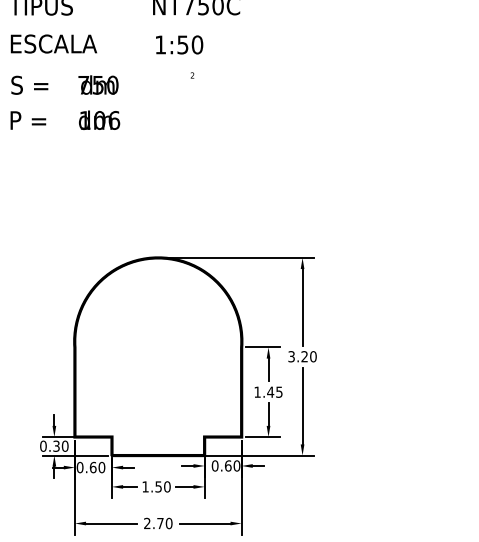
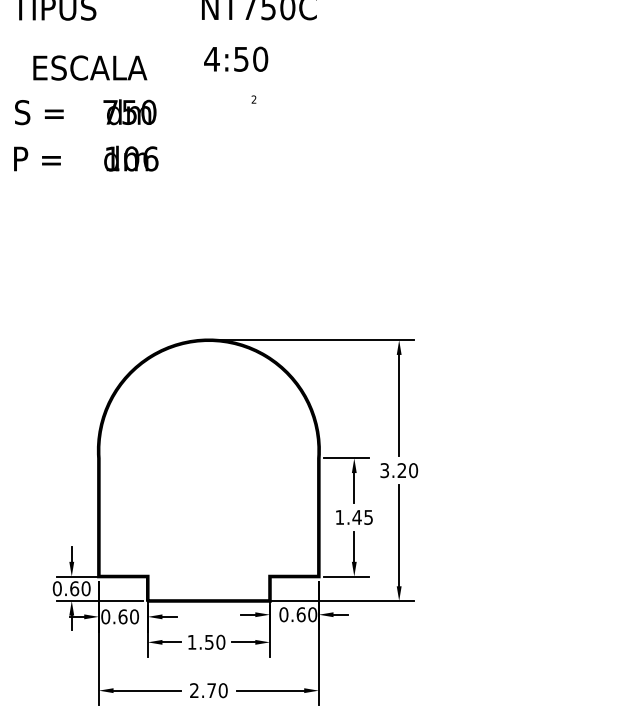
text: (54, 43) -> (90, 67), moved
text: (160, 45) -> (211, 59), 1:50 -> 4:50
text: (56, 446) -> (74, 588), 0.30 -> 0.60

